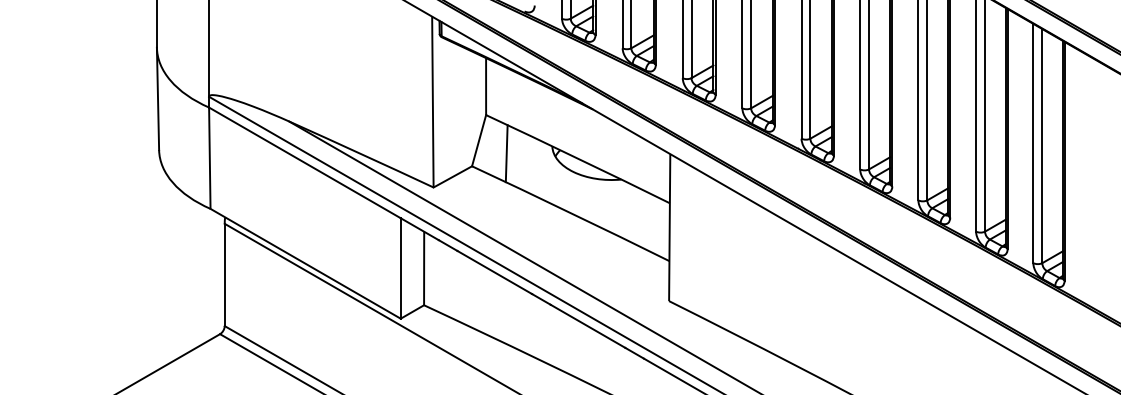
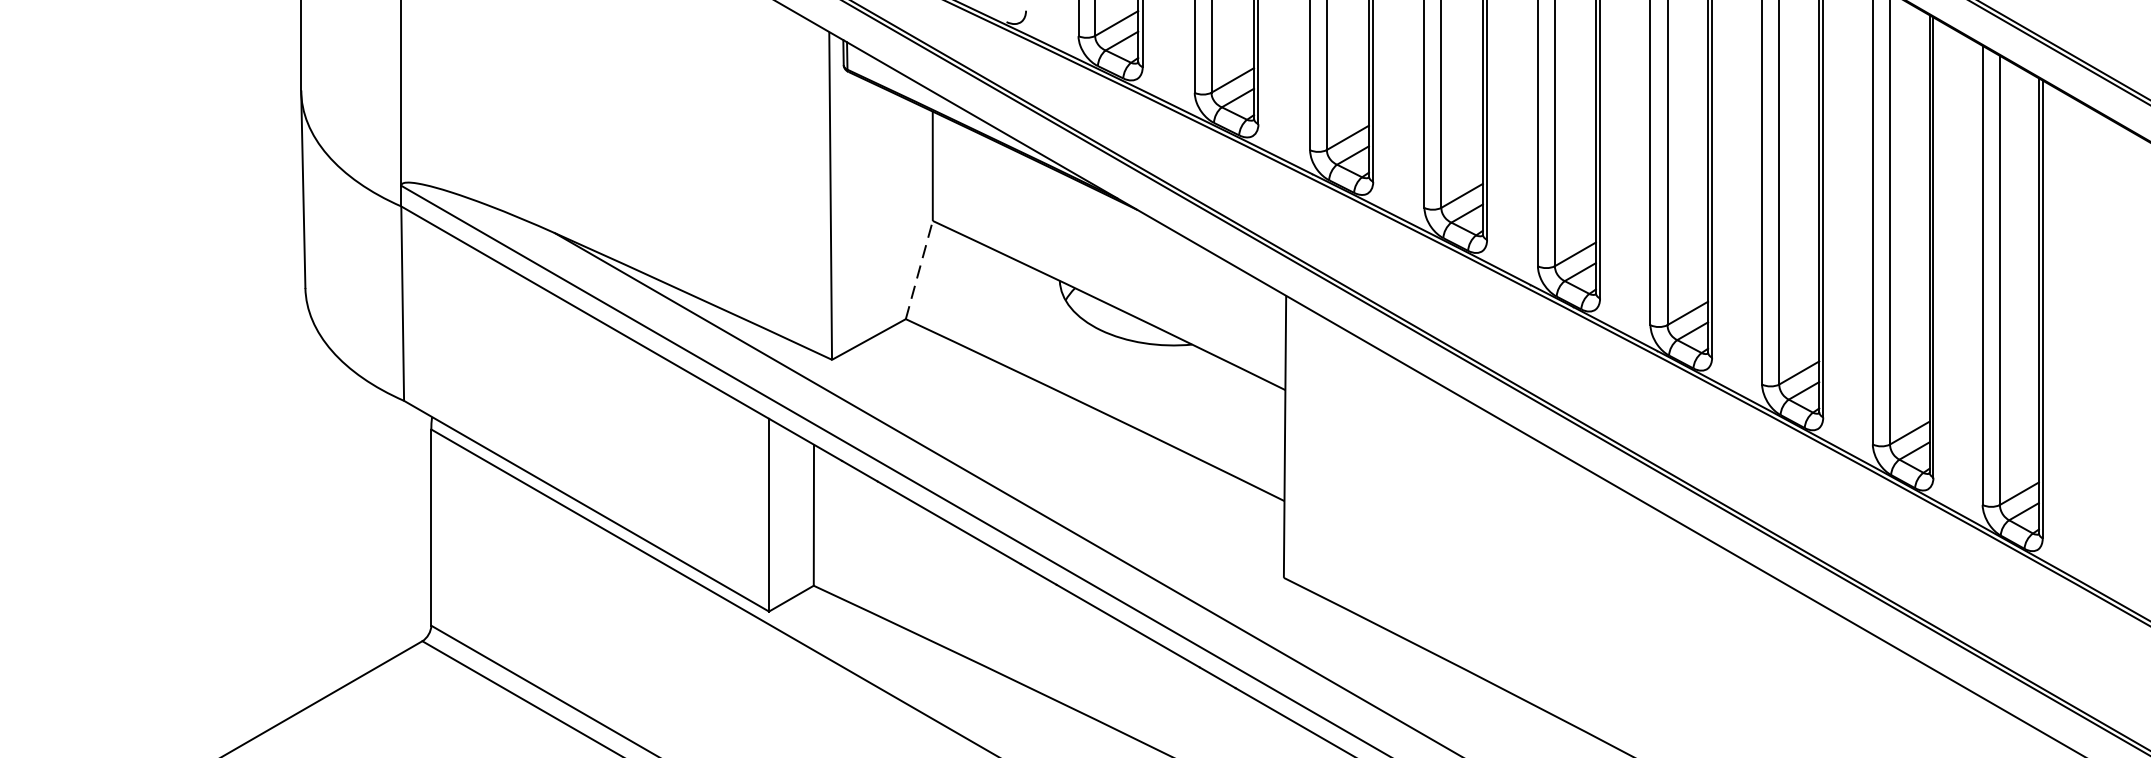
line: (479, 140) -> (920, 269), solid -> dashed
line: (506, 153) -> (971, 294), removed

